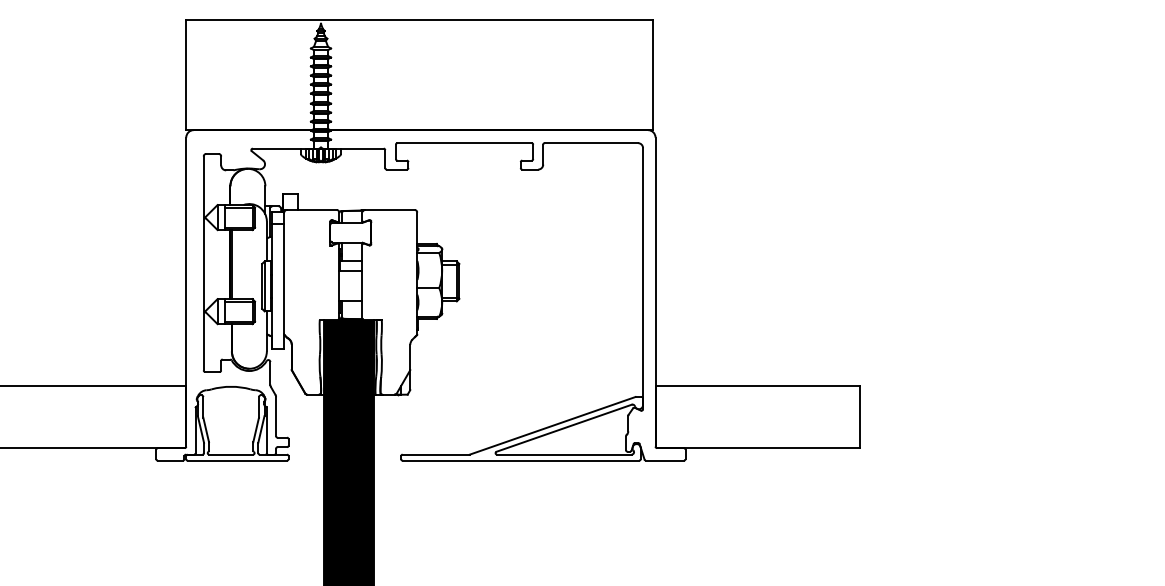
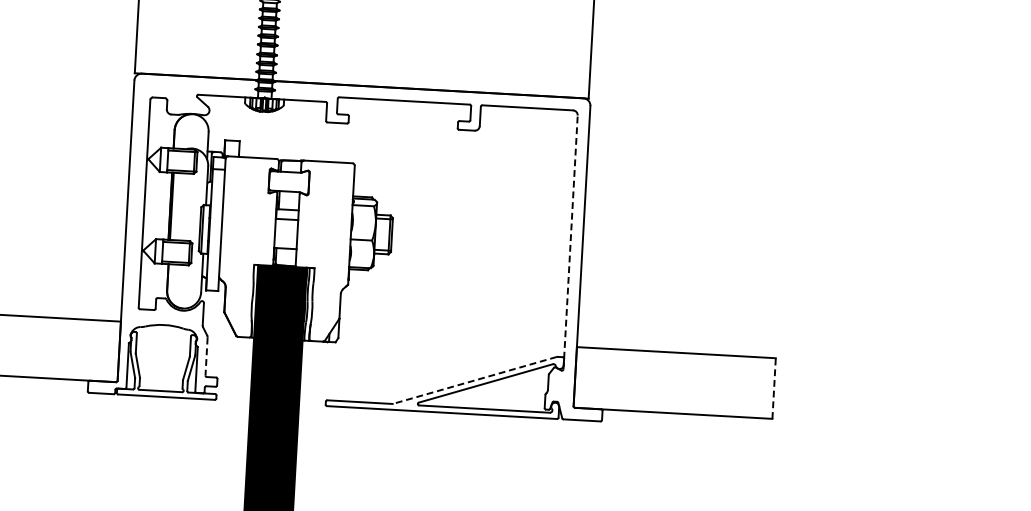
line: (643, 278) -> (571, 242), solid -> dashed
line: (860, 416) -> (774, 388), solid -> dashed
line: (276, 417) -> (206, 357), solid -> dashed
line: (552, 425) -> (474, 380), solid -> dashed

